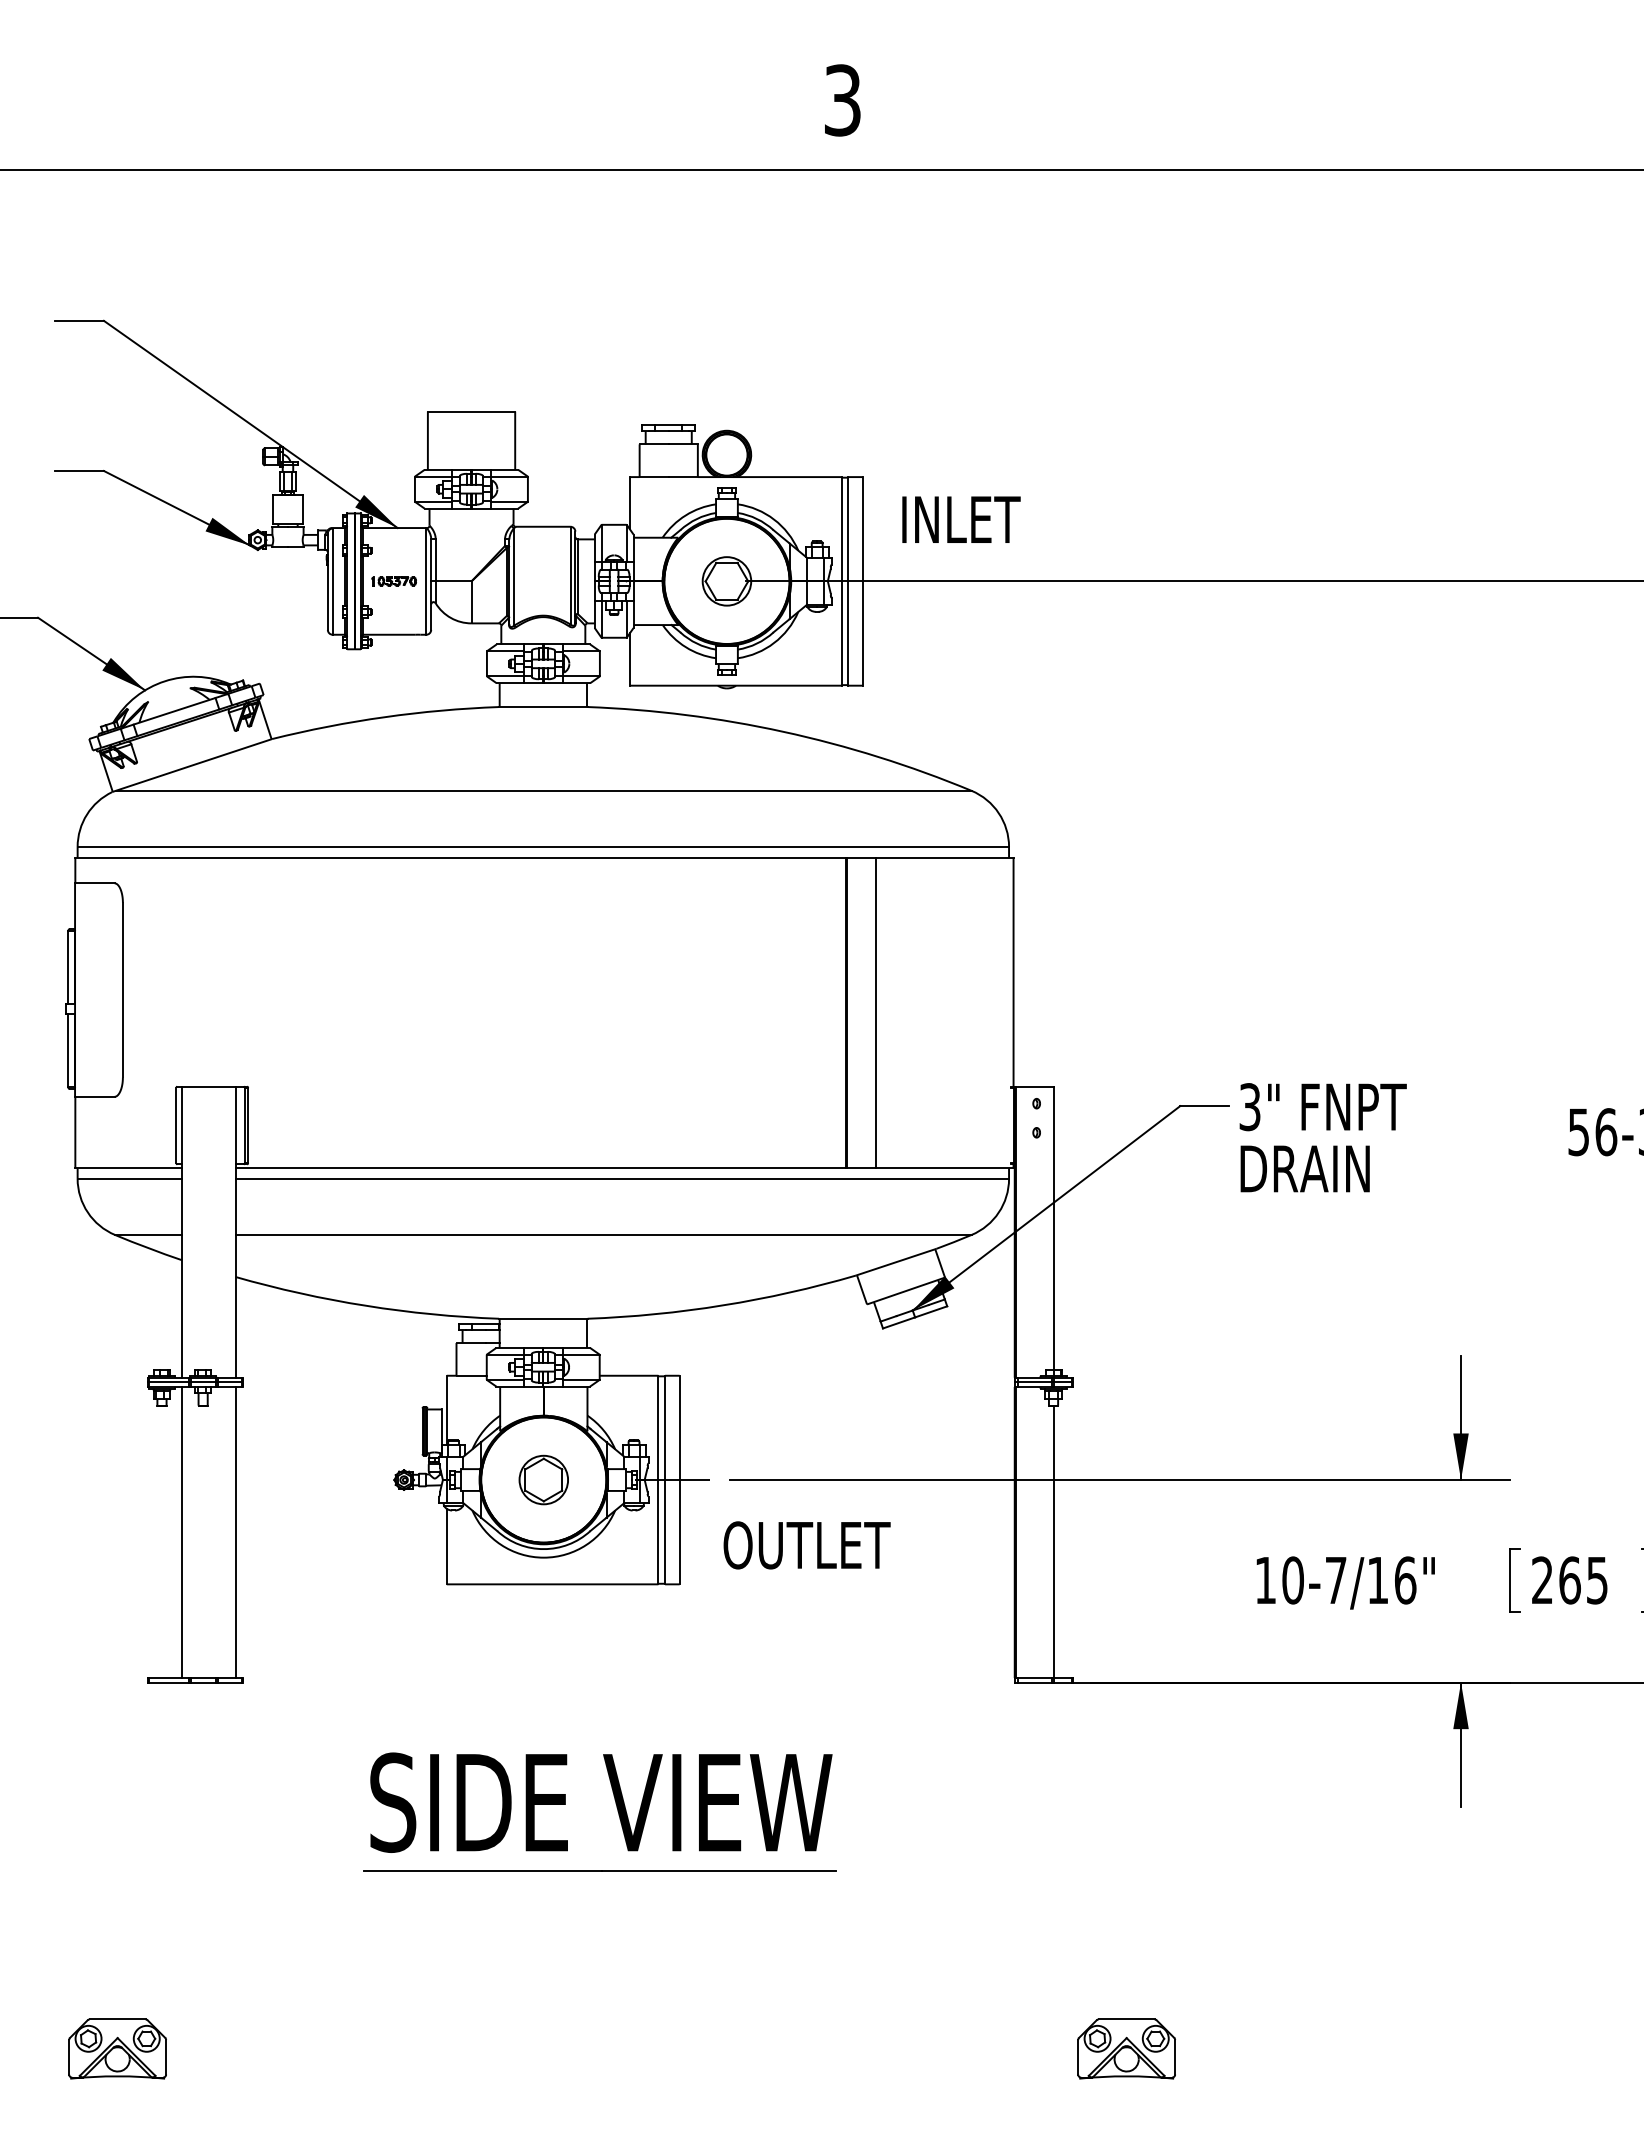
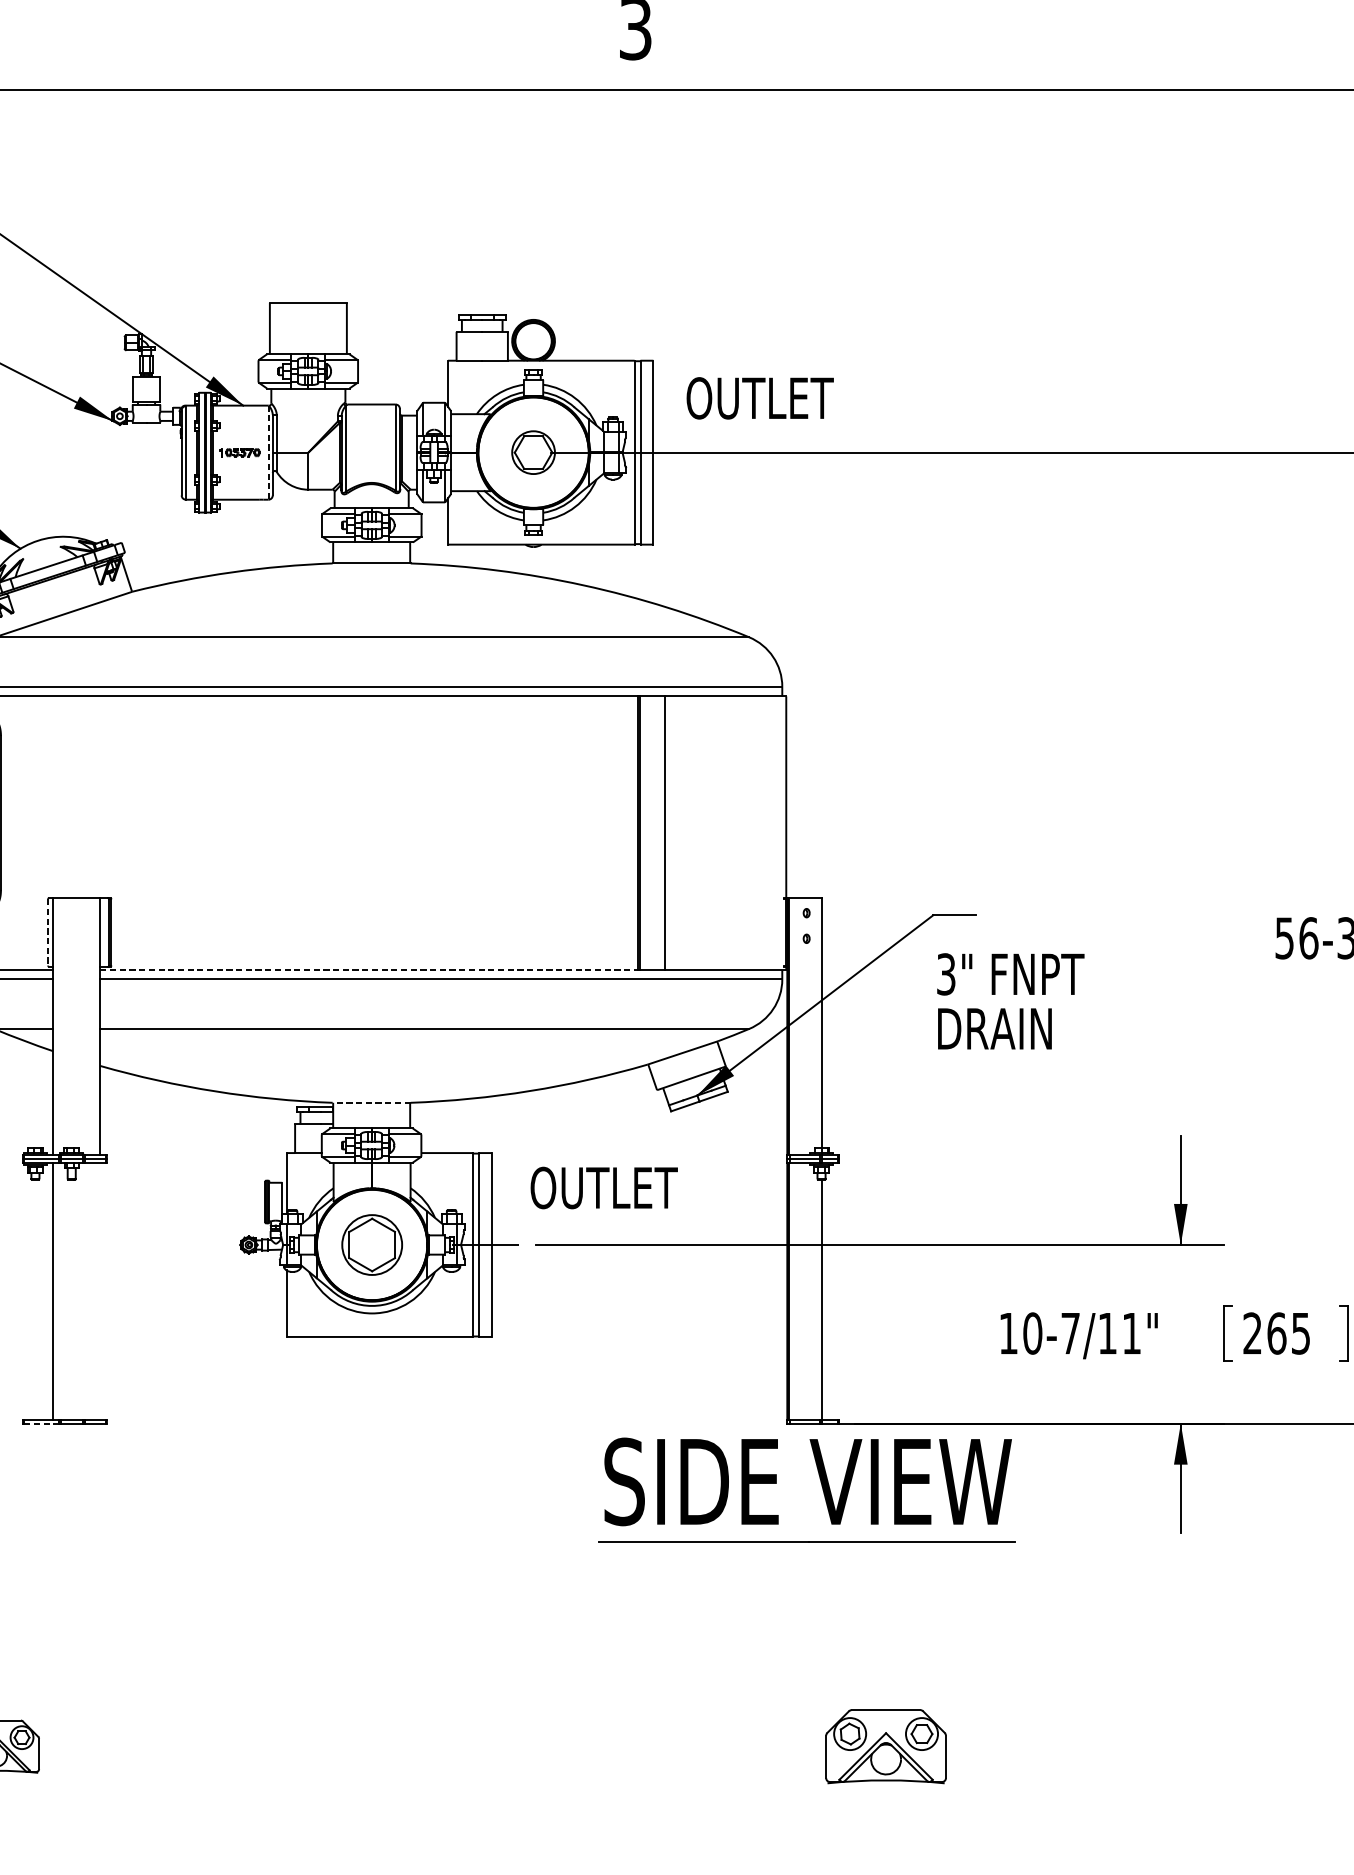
text: (983, 519) -> (759, 398), INLET -> OUTLET
line: (426, 581) -> (268, 452), solid -> dashed
line: (176, 1125) -> (48, 932), solid -> dashed
text: (1322, 1137) -> (1010, 1001), moved
line: (541, 1168) -> (370, 970), solid -> dashed
line: (542, 1318) -> (370, 1102), solid -> dashed
part: (543, 1479) -> (371, 1244), size x1.4
line: (235, 1531) -> (100, 1290), removed
text: (806, 1545) -> (603, 1188), moved
text: (1405, 1580) -> (1131, 1333), 10-7/16" -> 10-7/11"
line: (168, 1682) -> (41, 1423), solid -> dashed
part: (615, 1804) -> (820, 1483), moved
part: (1126, 2048) -> (885, 1746), size x1.4

